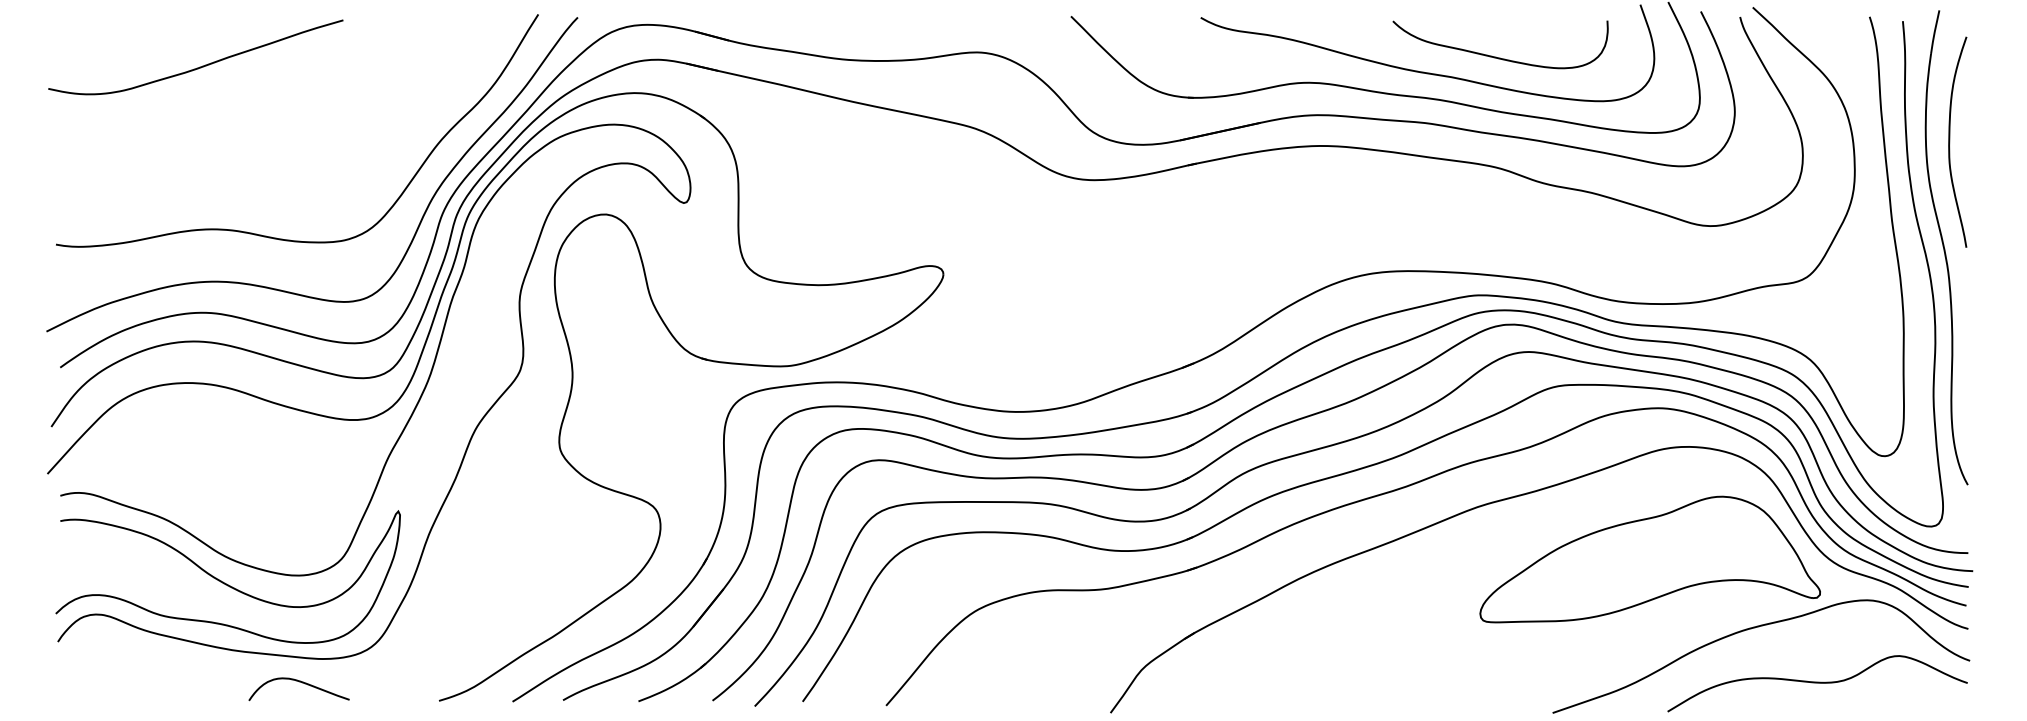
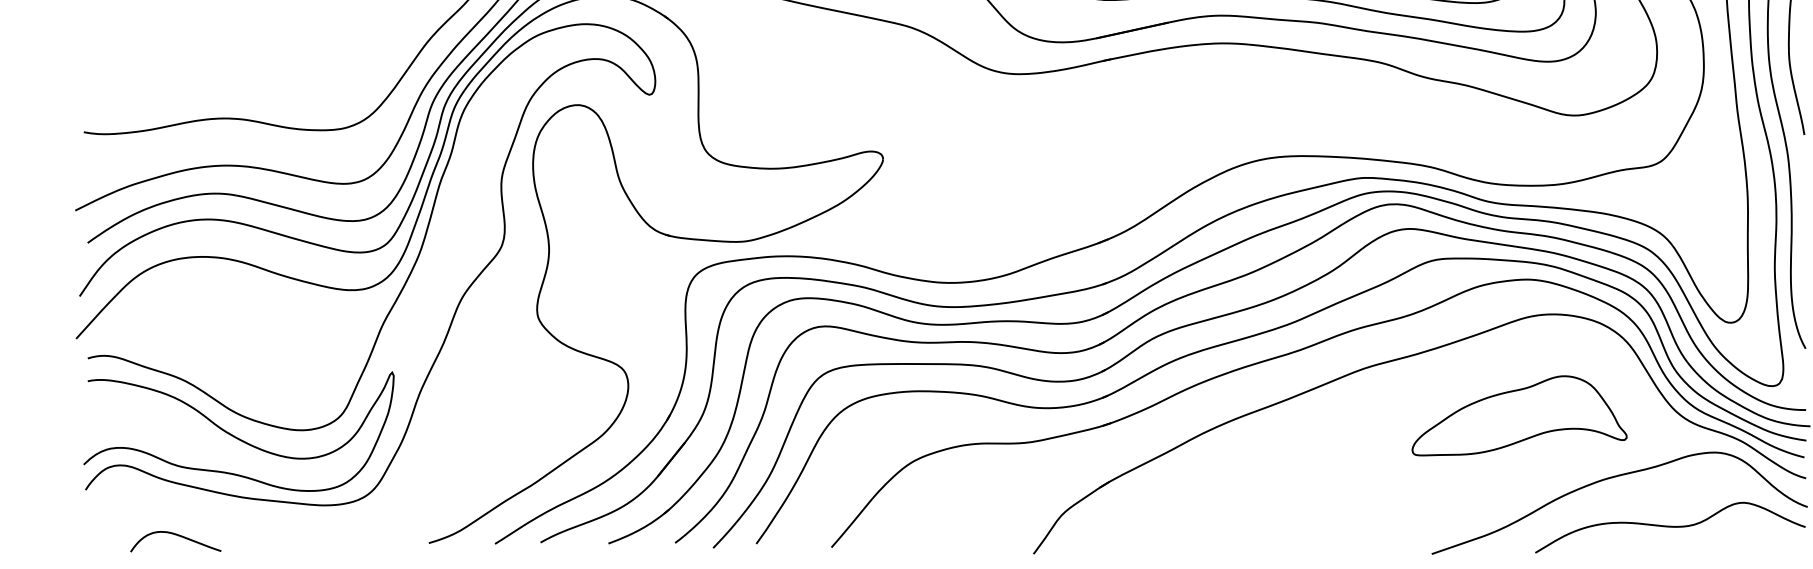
part: (1649, 559) -> (1518, 415), size x0.7
curve: (299, 682) -> (176, 535), moved

